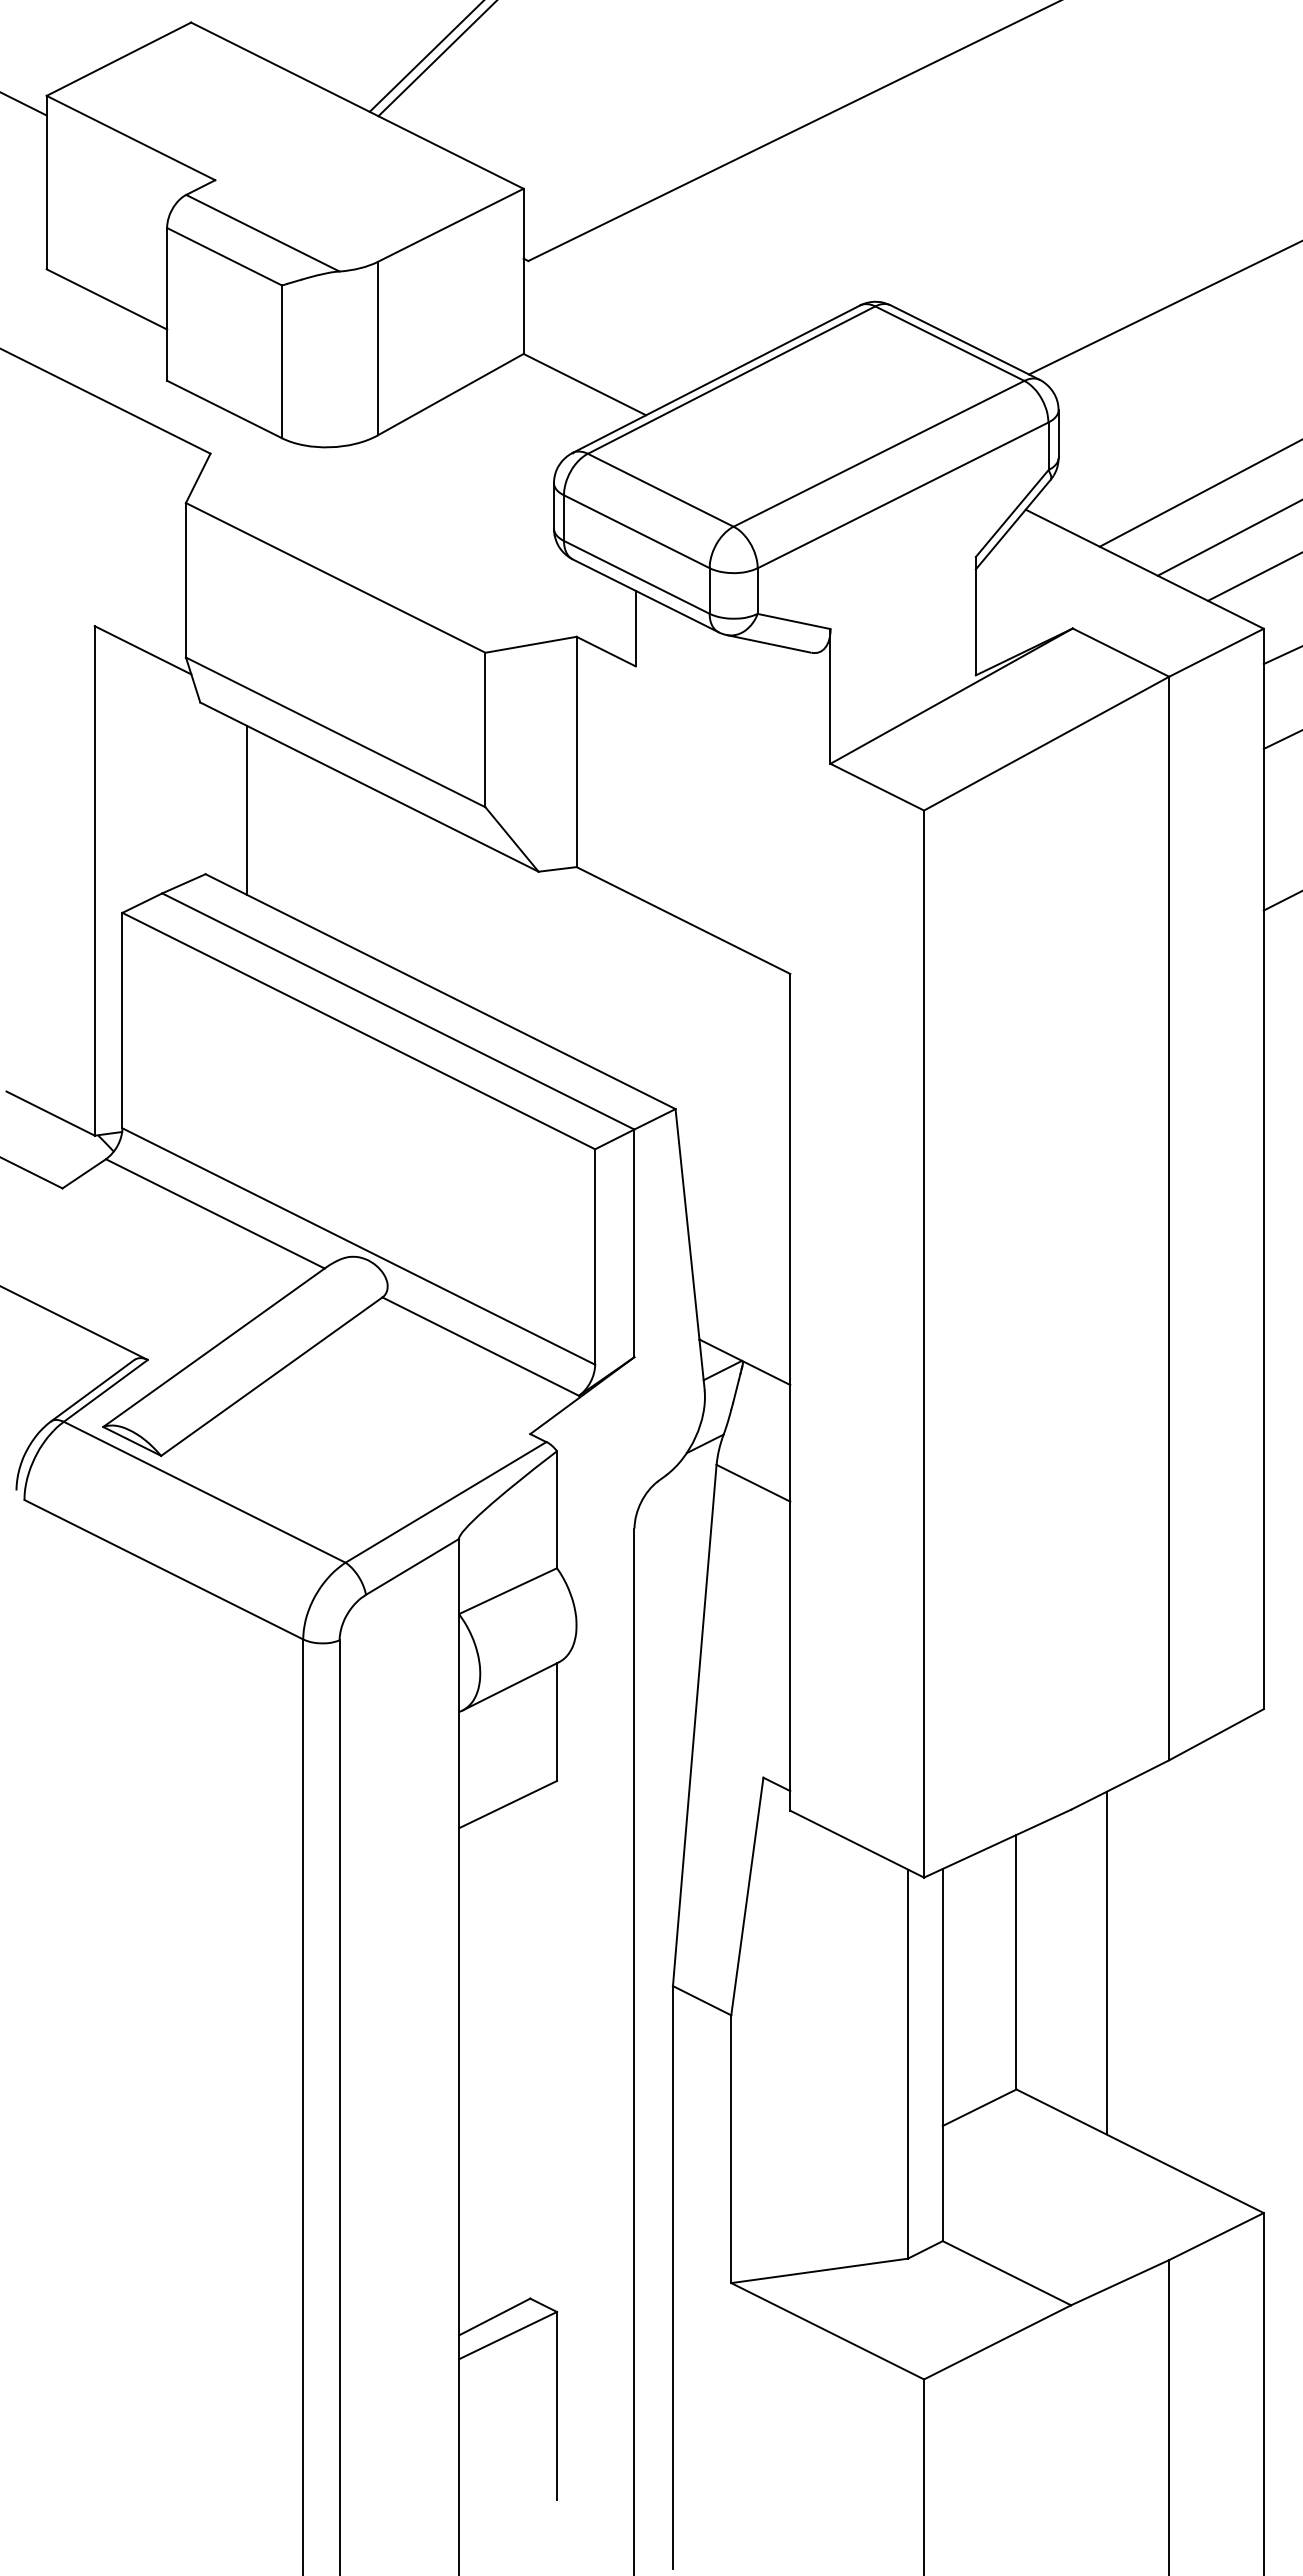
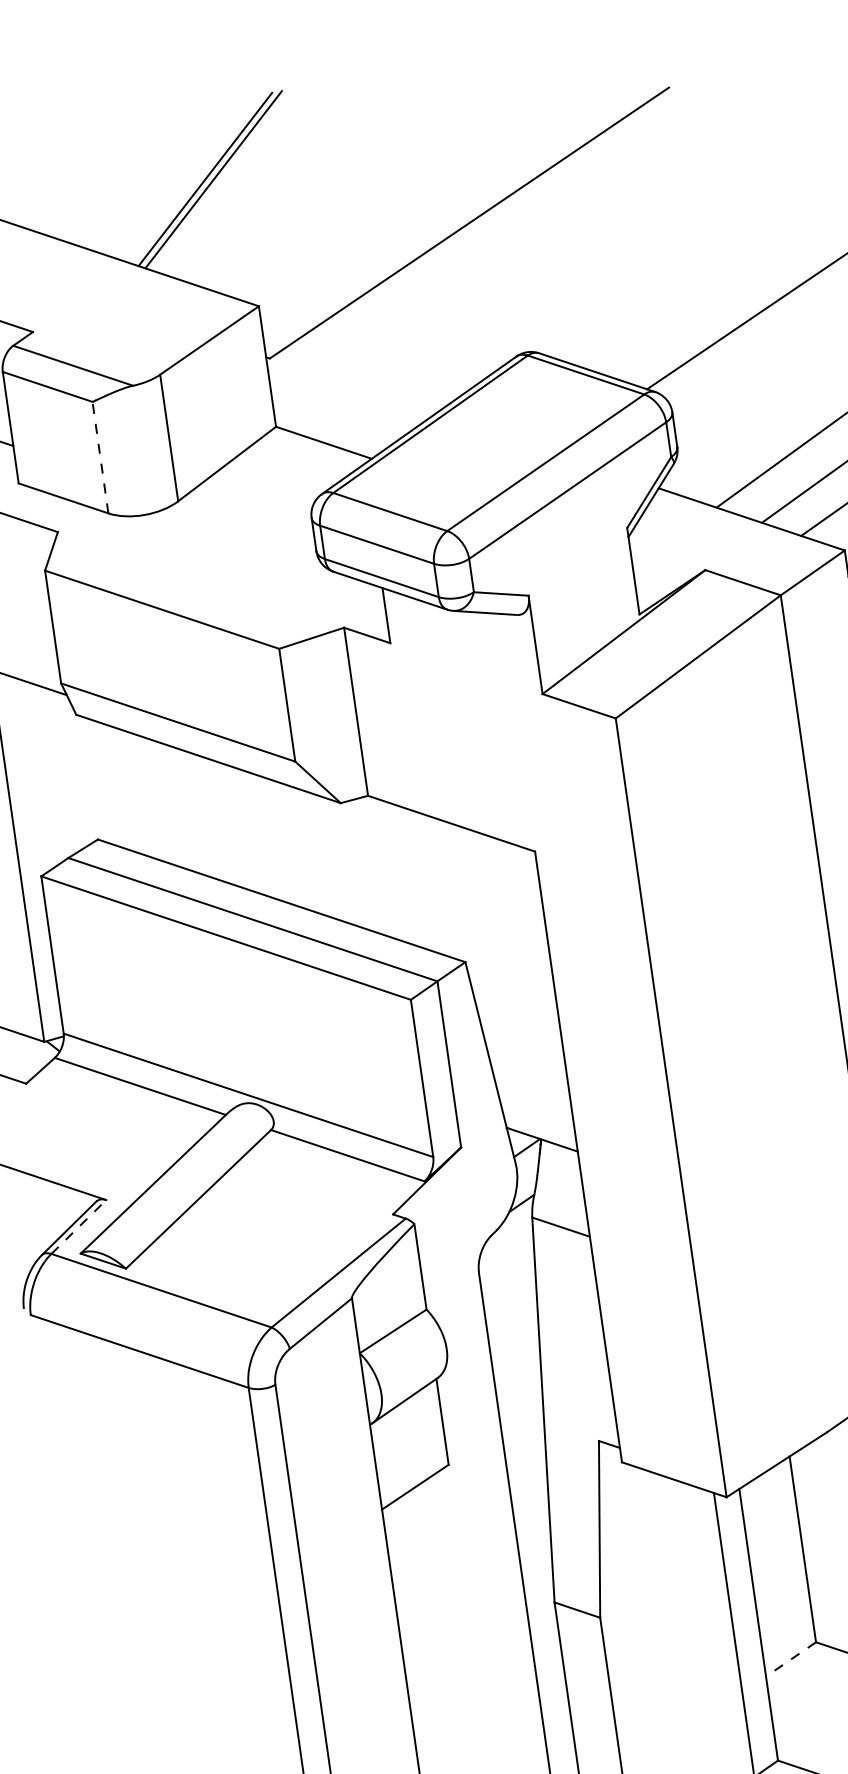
line: (281, 361) -> (100, 457), solid -> dashed
line: (246, 809) -> (121, 788), removed
line: (106, 1390) -> (79, 1226), solid -> dashed
line: (979, 2107) -> (790, 1659), solid -> dashed

